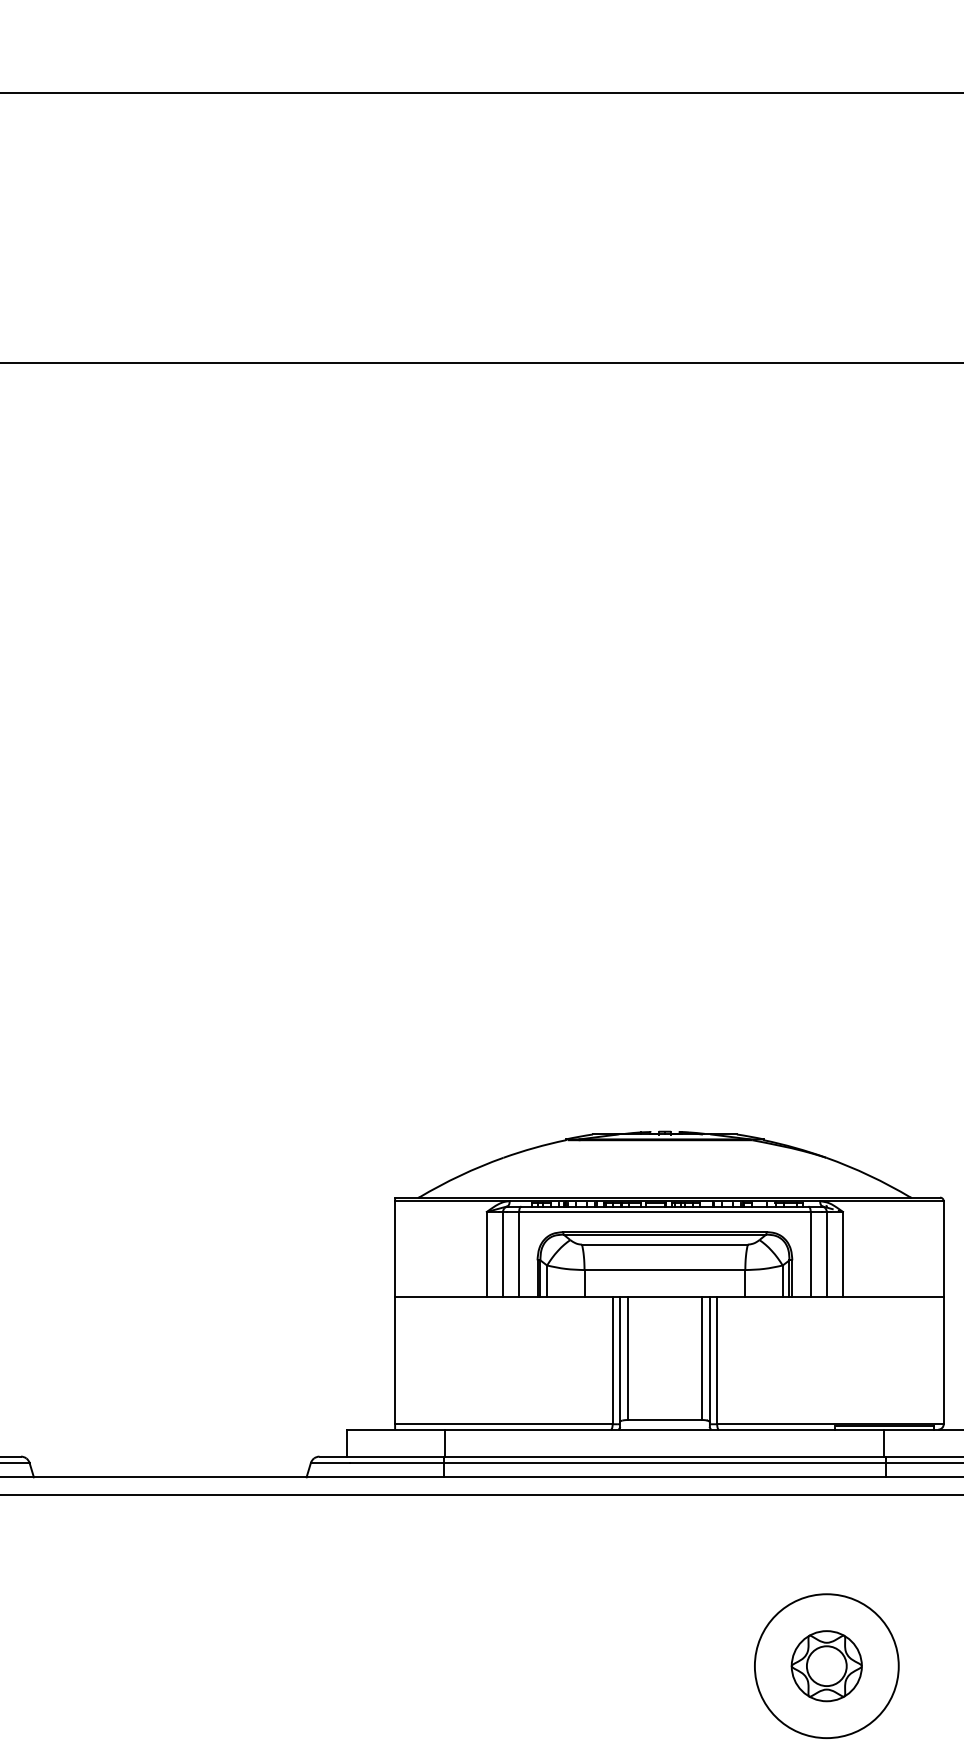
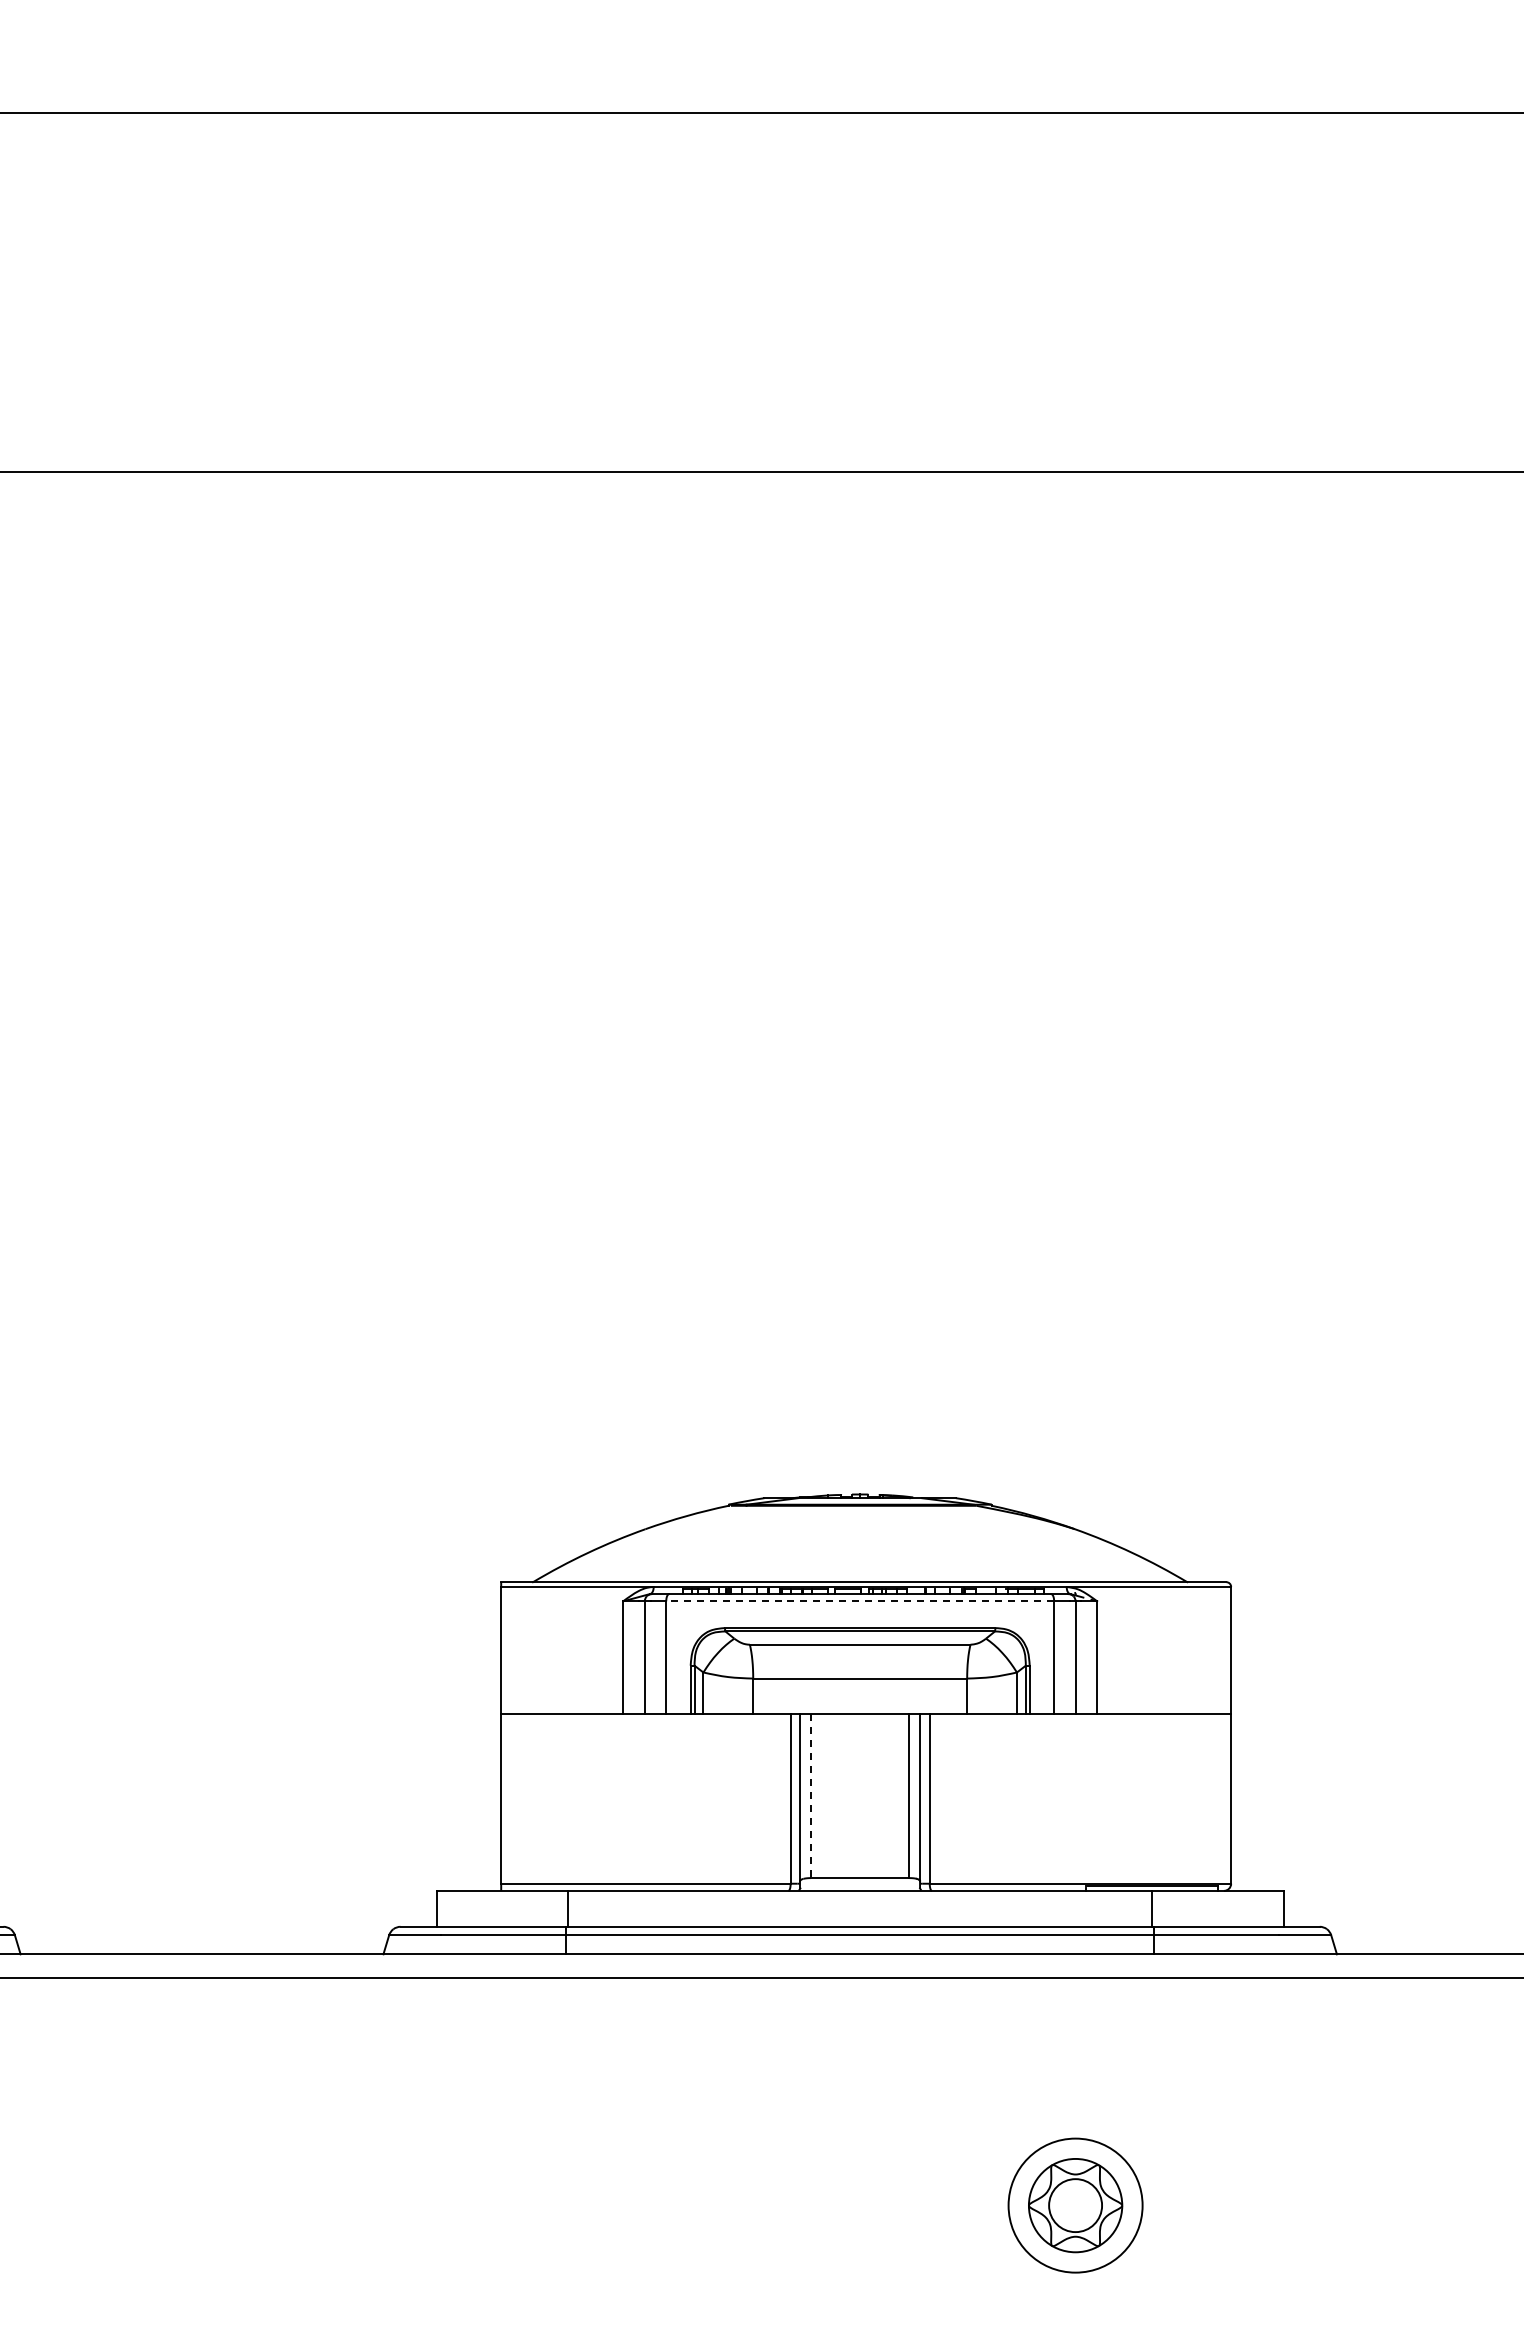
line: (665, 1212) -> (860, 1601), solid -> dashed
line: (627, 1358) -> (810, 1796), solid -> dashed
circle: (826, 1666) -> (1075, 2205), size x0.7

